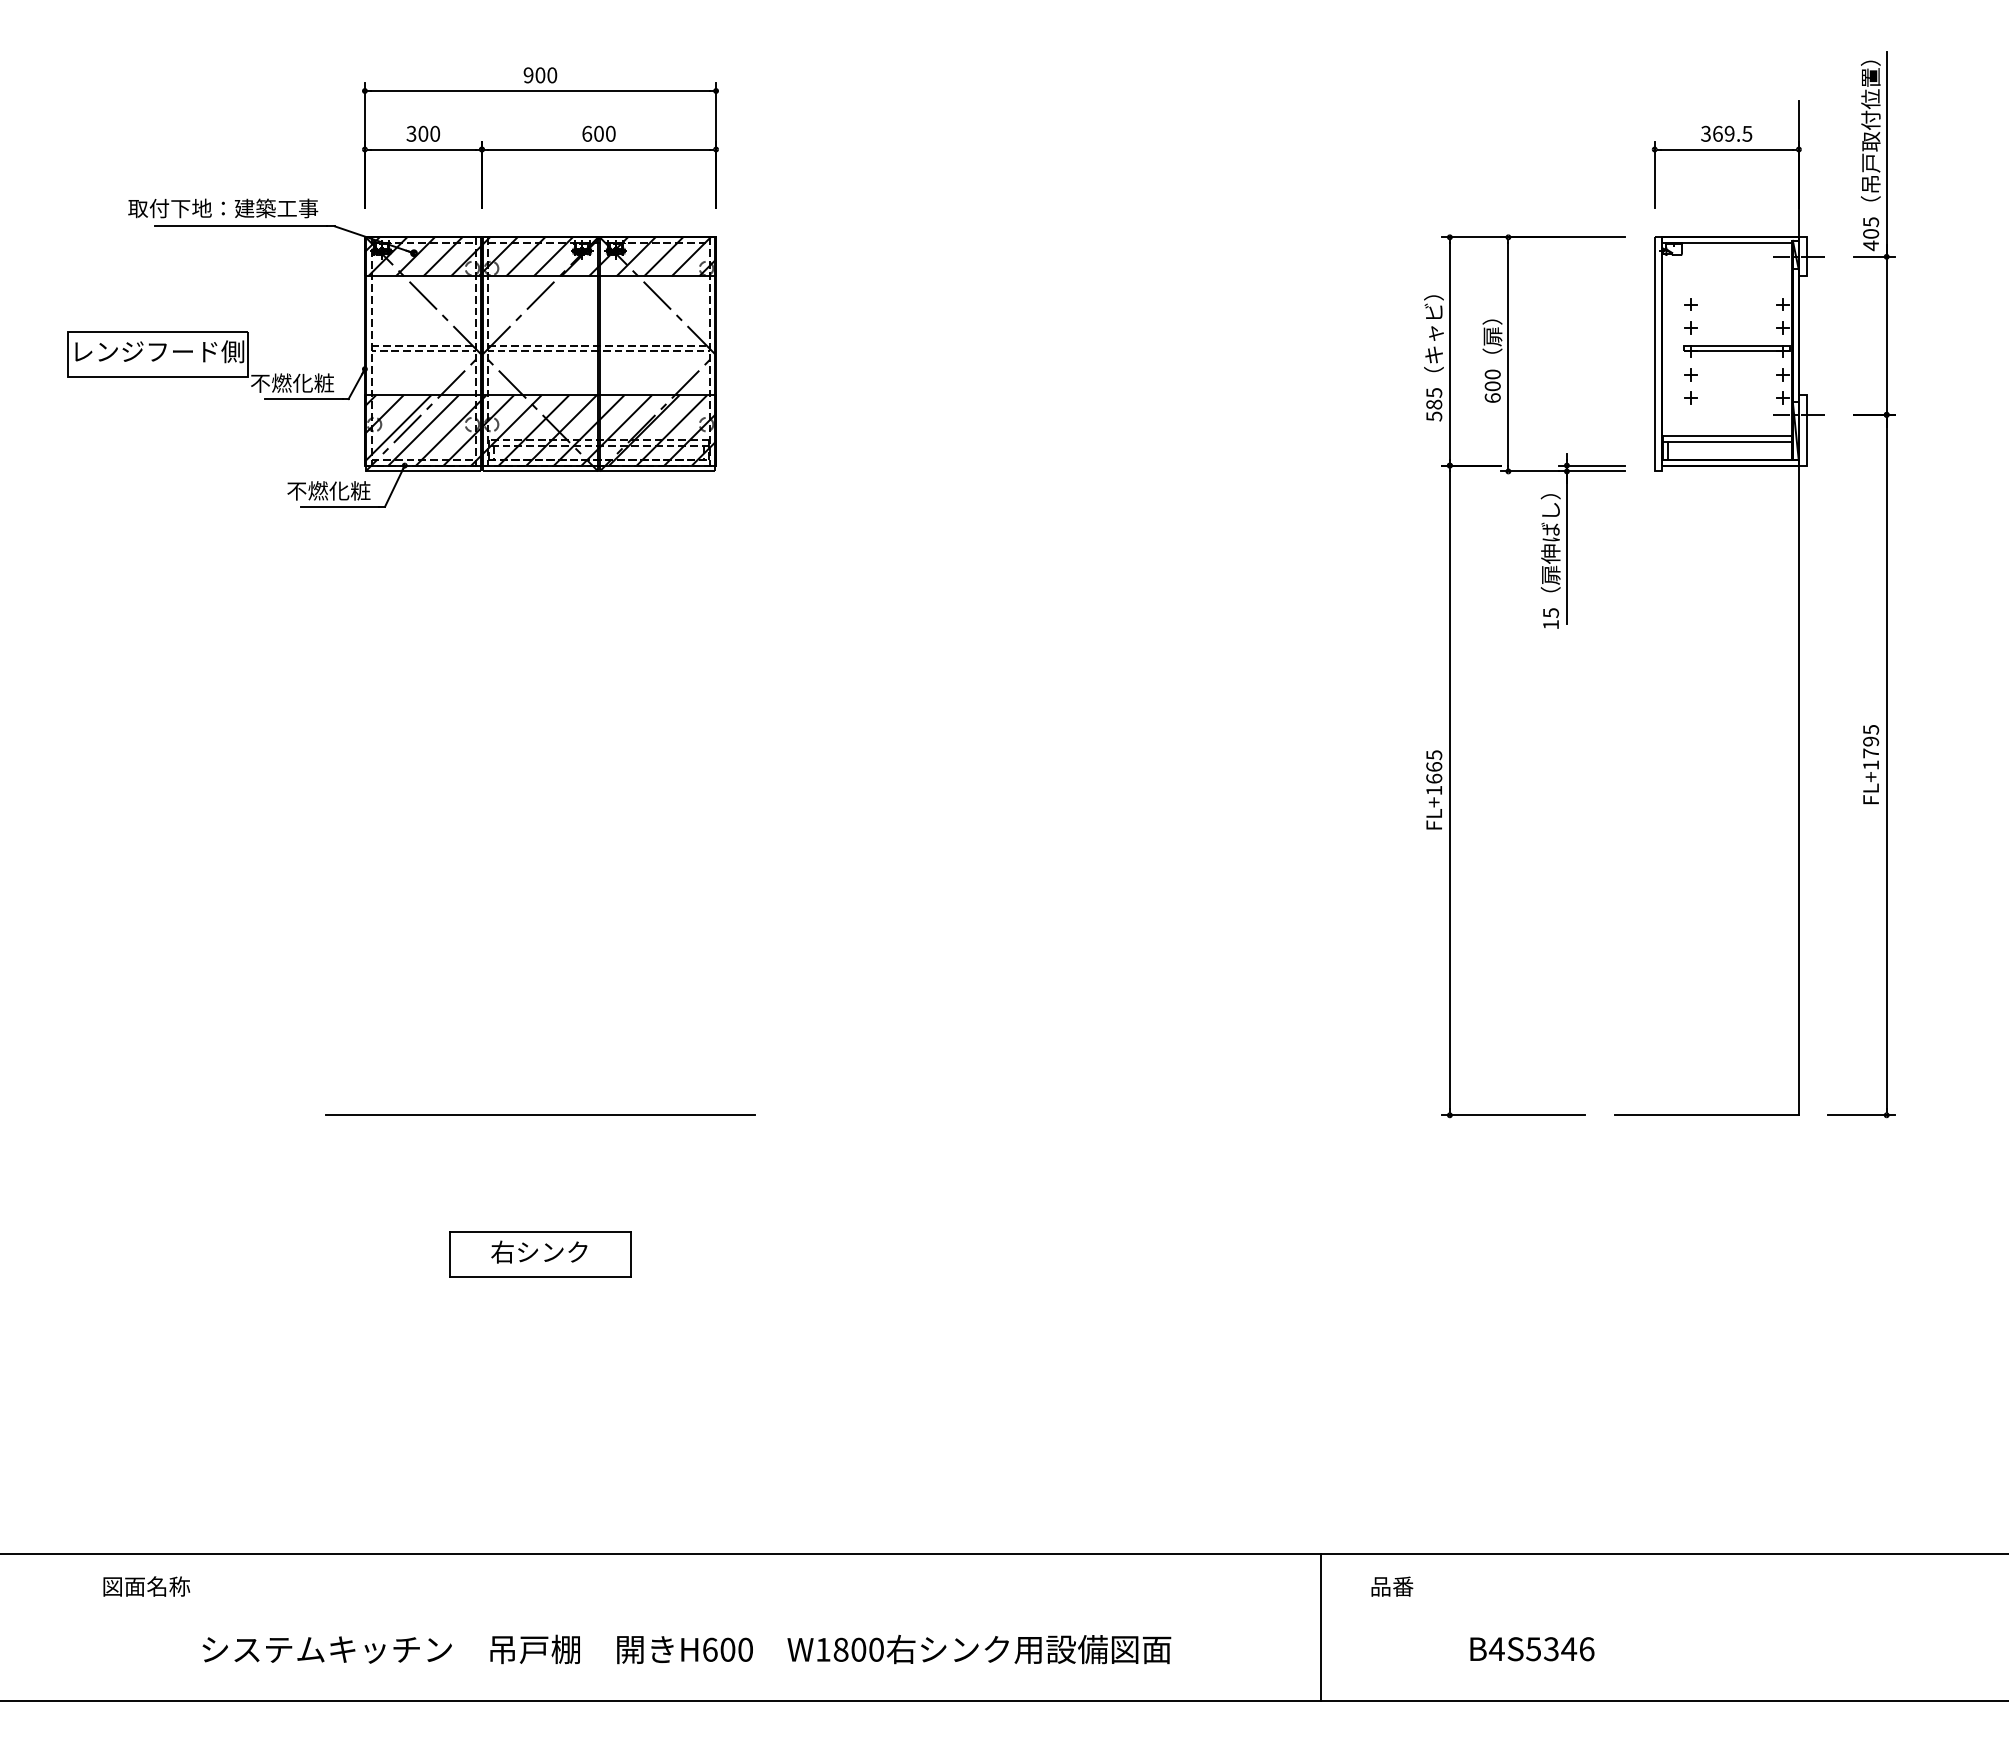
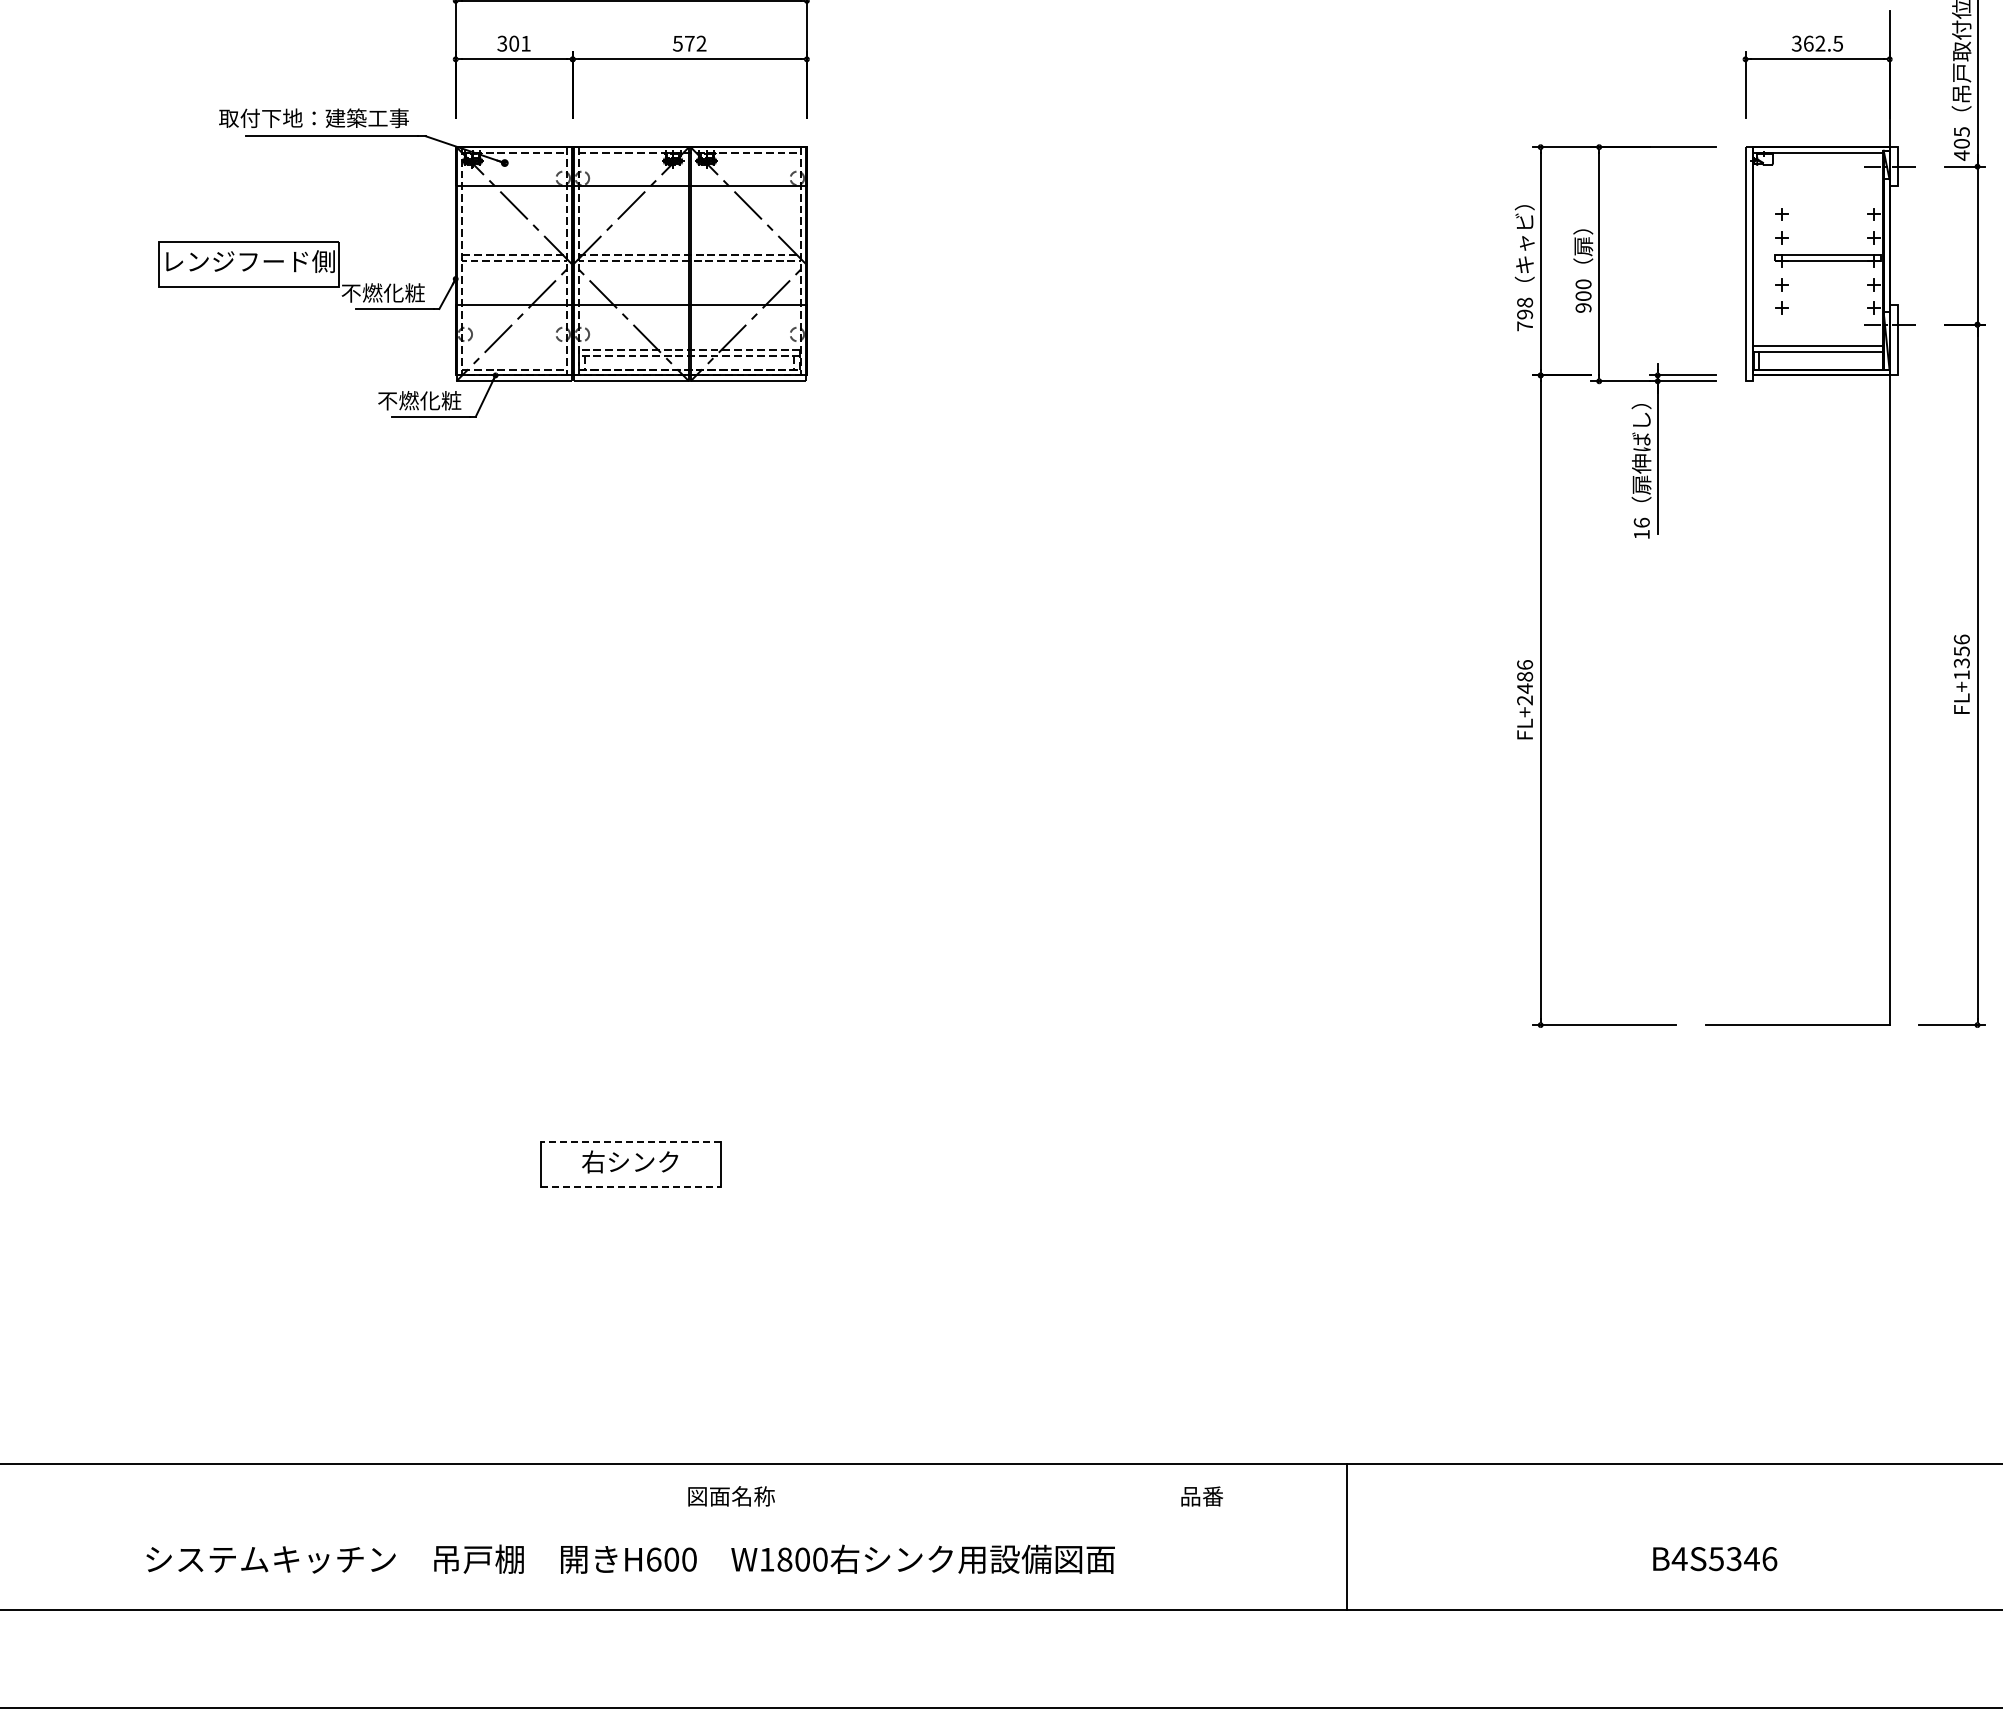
text: (435, 133) -> (526, 43), 300 -> 301
text: (598, 133) -> (689, 43), 600 -> 572
text: (1729, 133) -> (1820, 43), 369.5 -> 362.5
hatch: (540, 256) -> (631, 166), removed
text: (1492, 397) -> (1583, 307), 600 -> 900
text: (1434, 404) -> (1525, 314), 585 -> 798
hatch: (540, 430) -> (631, 340), removed
text: (1550, 612) -> (1641, 522), 15 -> 16
text: (1871, 741) -> (1962, 651), FL+1795 -> FL+1356
text: (1434, 772) -> (1525, 682), FL+1665 -> FL+2486
line: (540, 1115) -> (631, 1025), removed
line: (540, 1232) -> (631, 1142), solid -> dashed
line: (541, 1277) -> (632, 1187), solid -> dashed
text: (146, 1586) -> (731, 1496), moved
text: (1392, 1586) -> (1202, 1496), moved
line: (1320, 1627) -> (1346, 1537), moved
text: (686, 1649) -> (630, 1559), moved
text: (1532, 1649) -> (1715, 1559), moved

